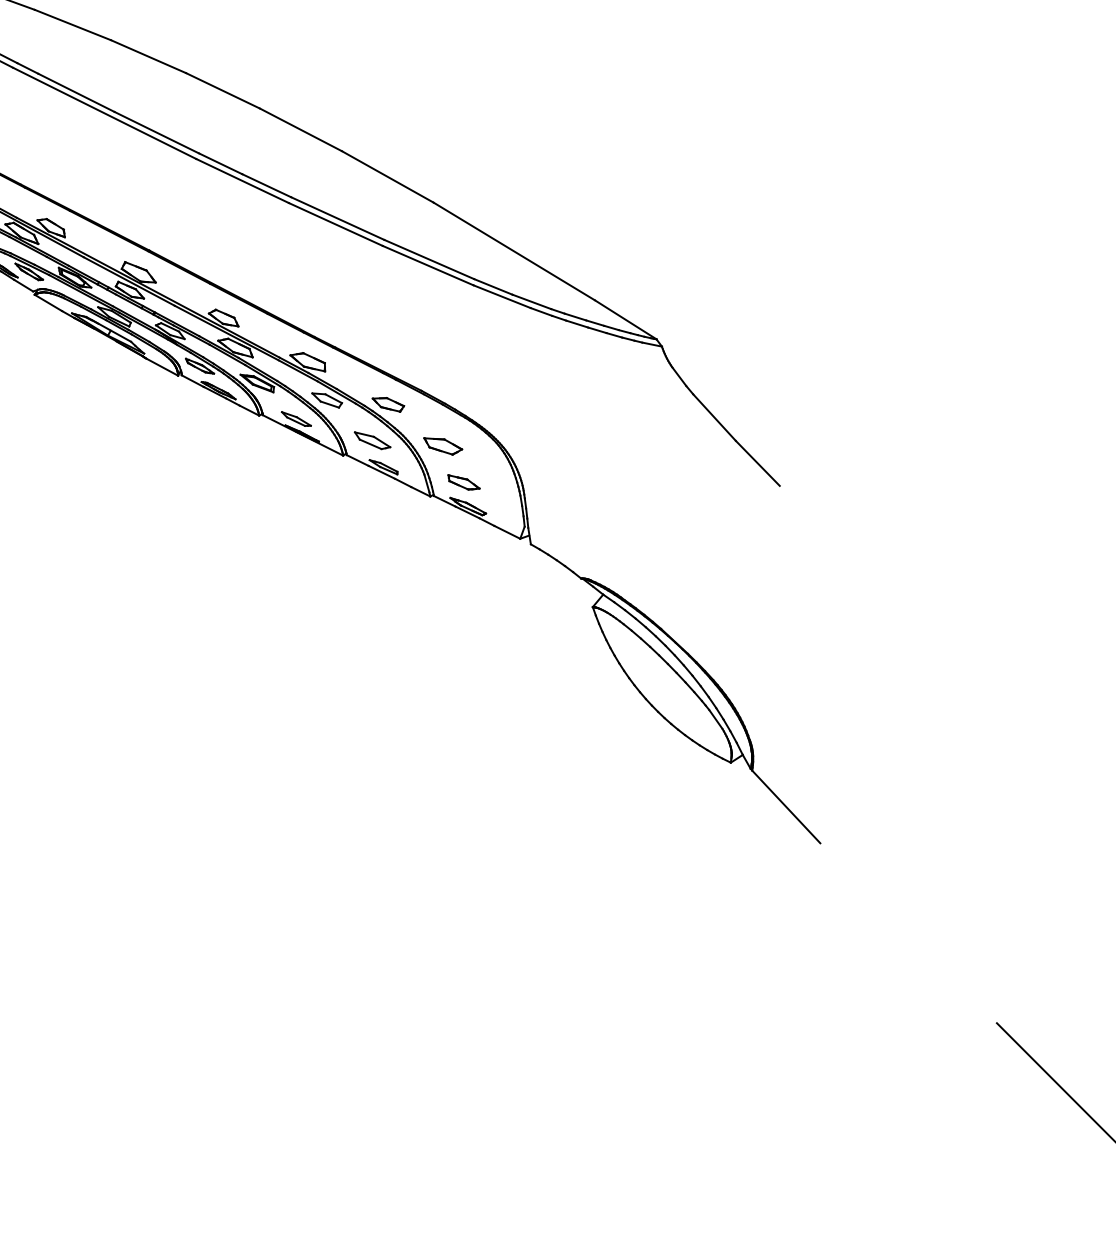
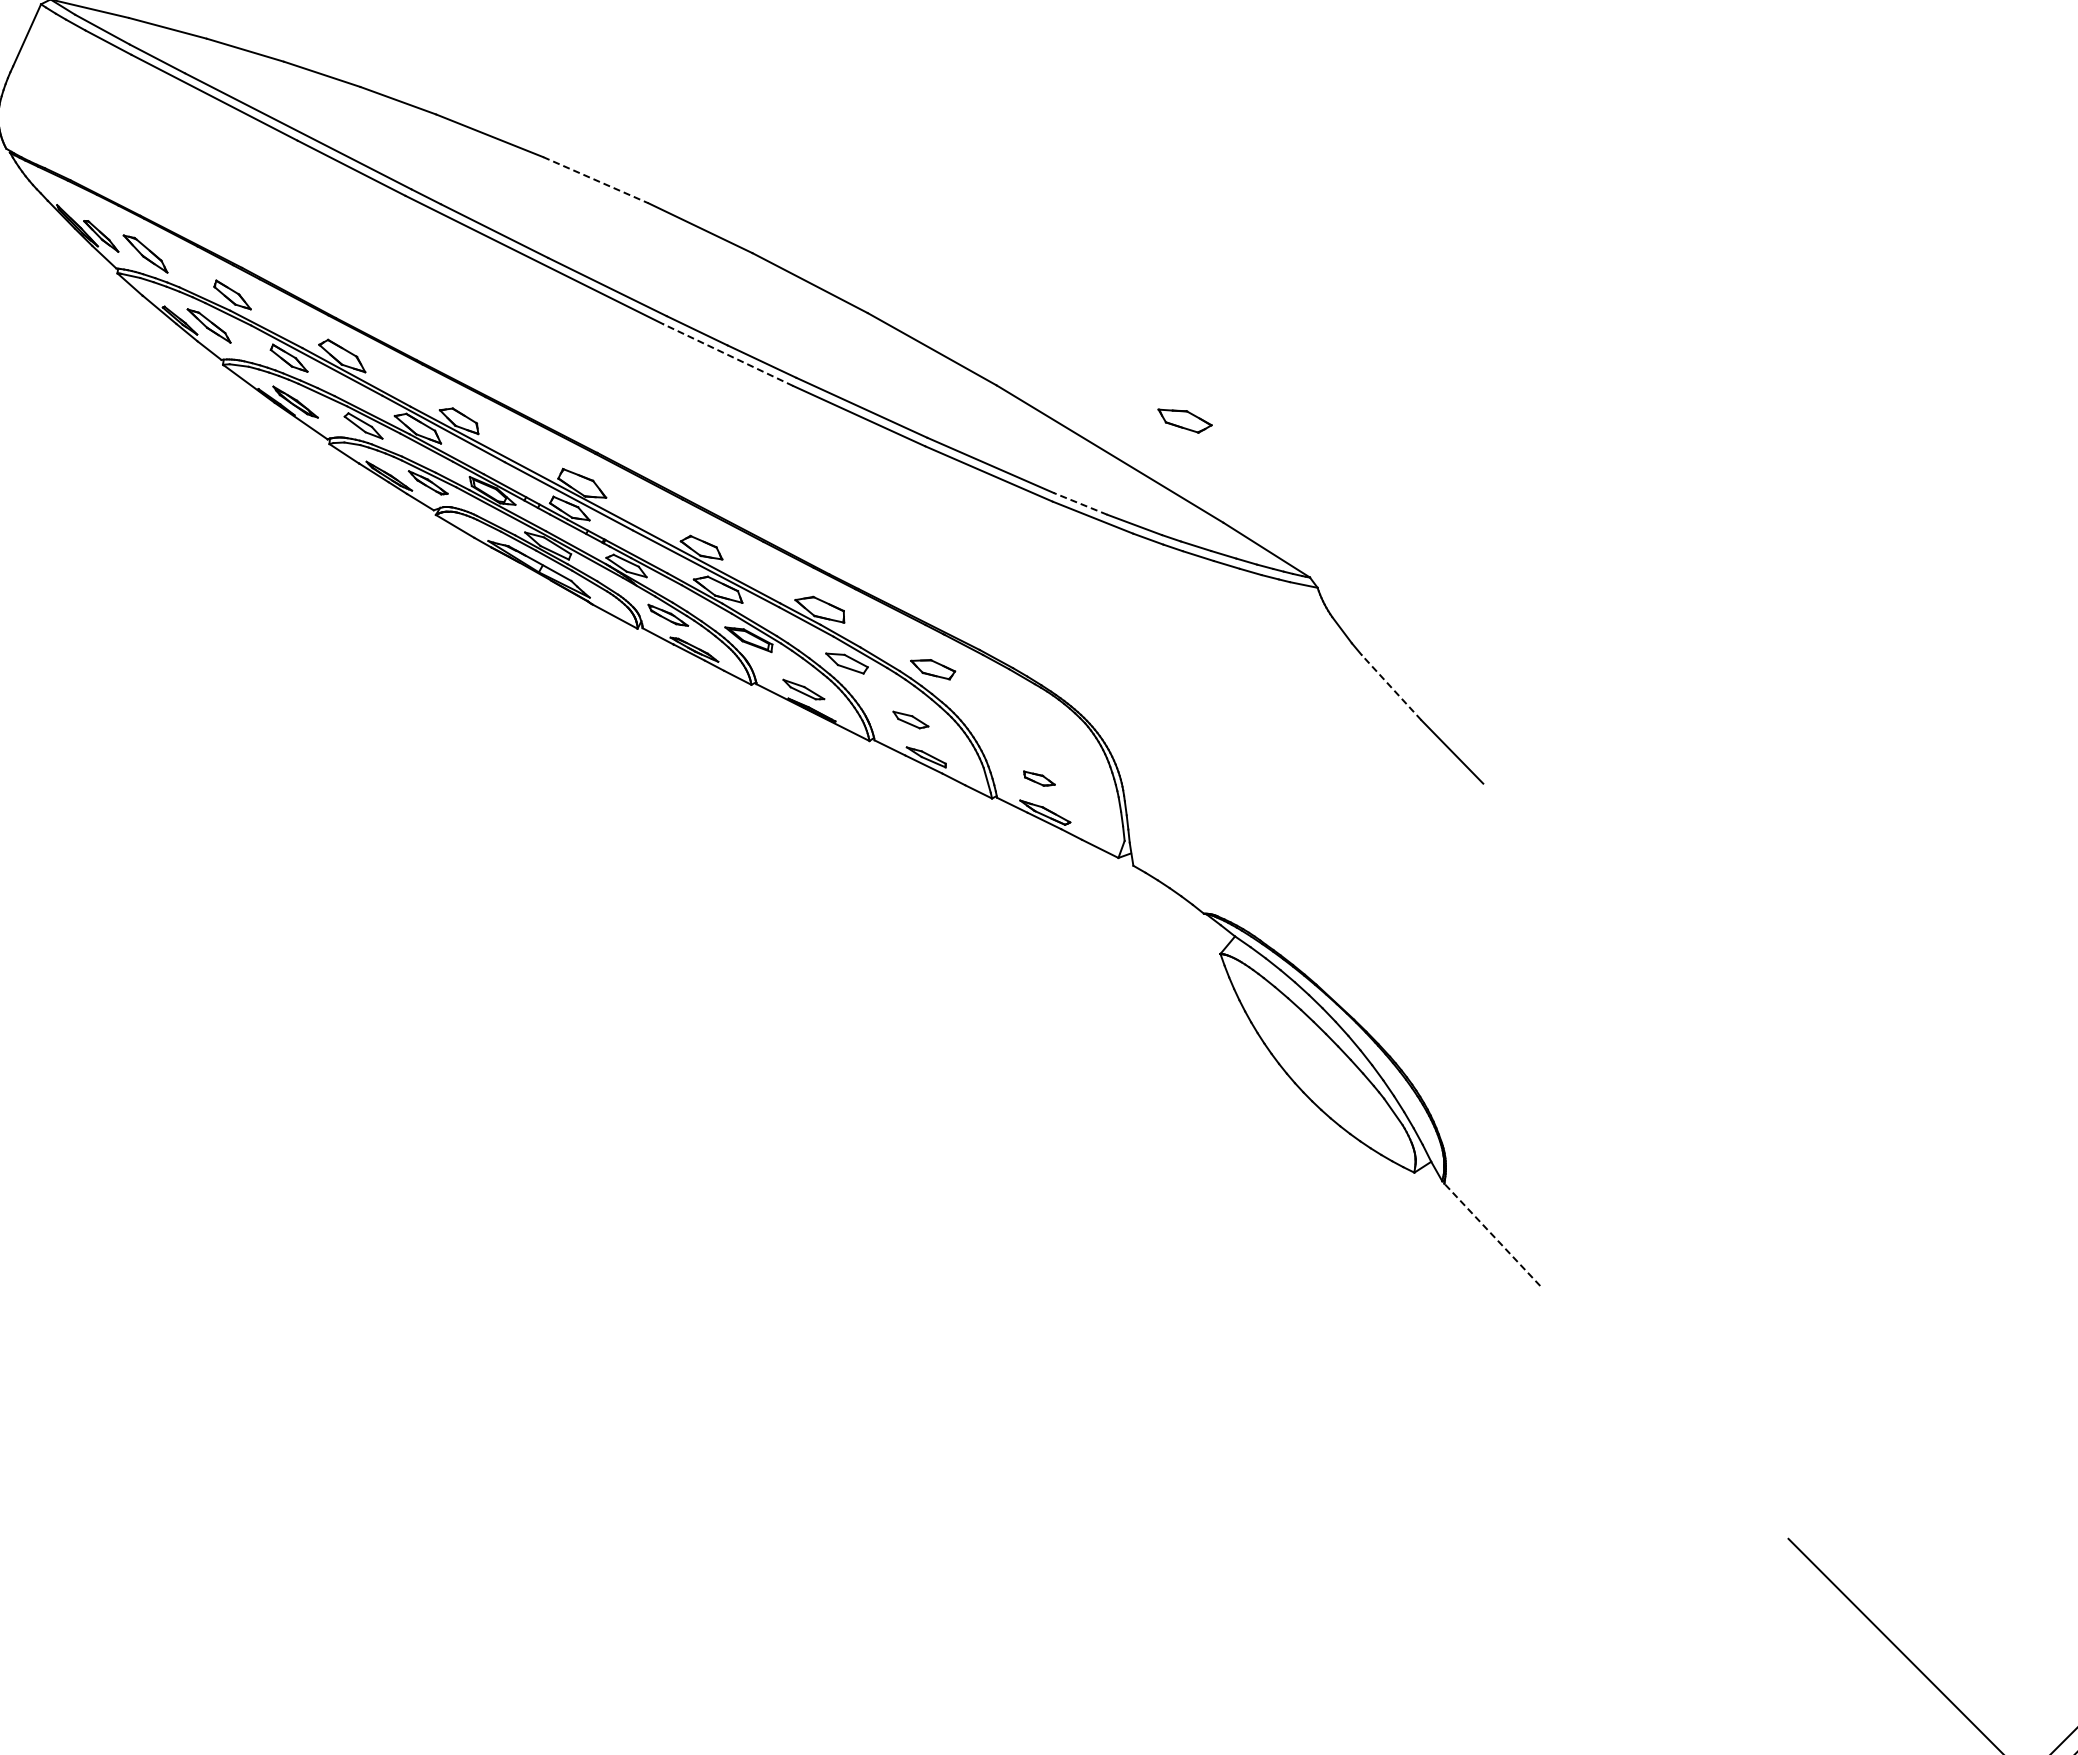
line: (148, 56) -> (595, 180), solid -> dashed
line: (242, 180) -> (727, 354), solid -> dashed
line: (493, 286) -> (1080, 503), solid -> dashed
line: (714, 417) -> (1391, 687), solid -> dashed
part: (372, 440) -> (910, 719), size x0.7
part: (442, 445) -> (1184, 420), moved
part: (464, 482) -> (1039, 778), size x0.7
line: (785, 806) -> (1491, 1234), solid -> dashed

